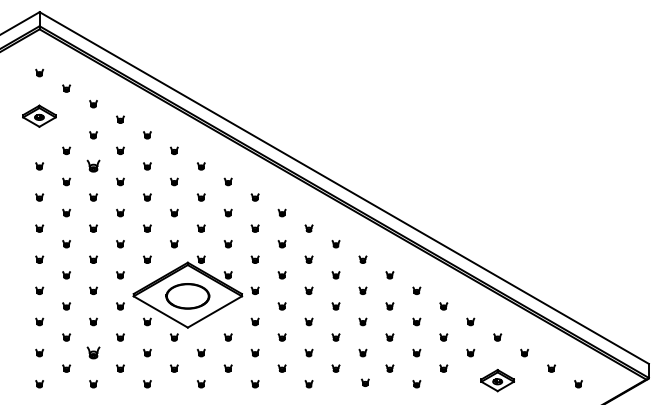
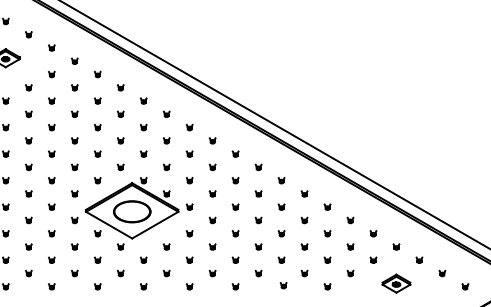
part: (93, 166) -> (51, 101), size x0.62
part: (93, 352) -> (51, 259), size x0.62

